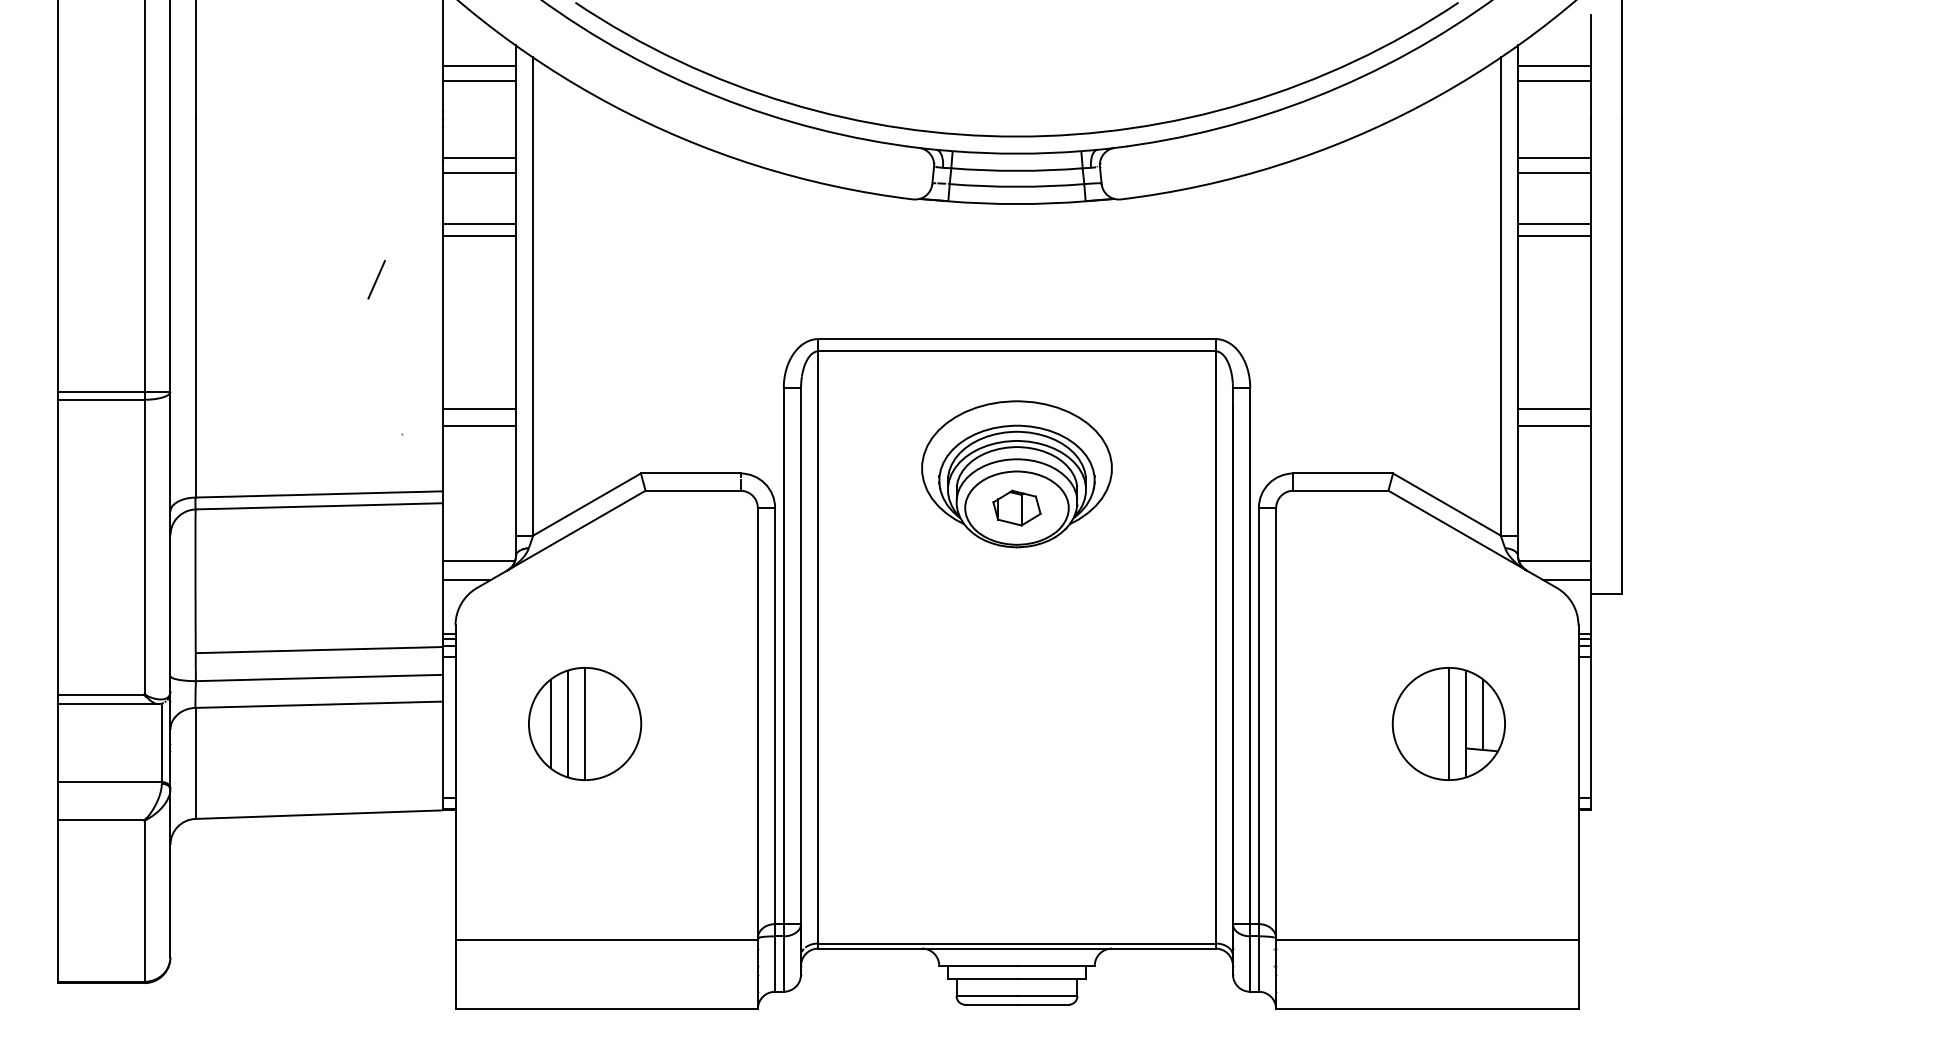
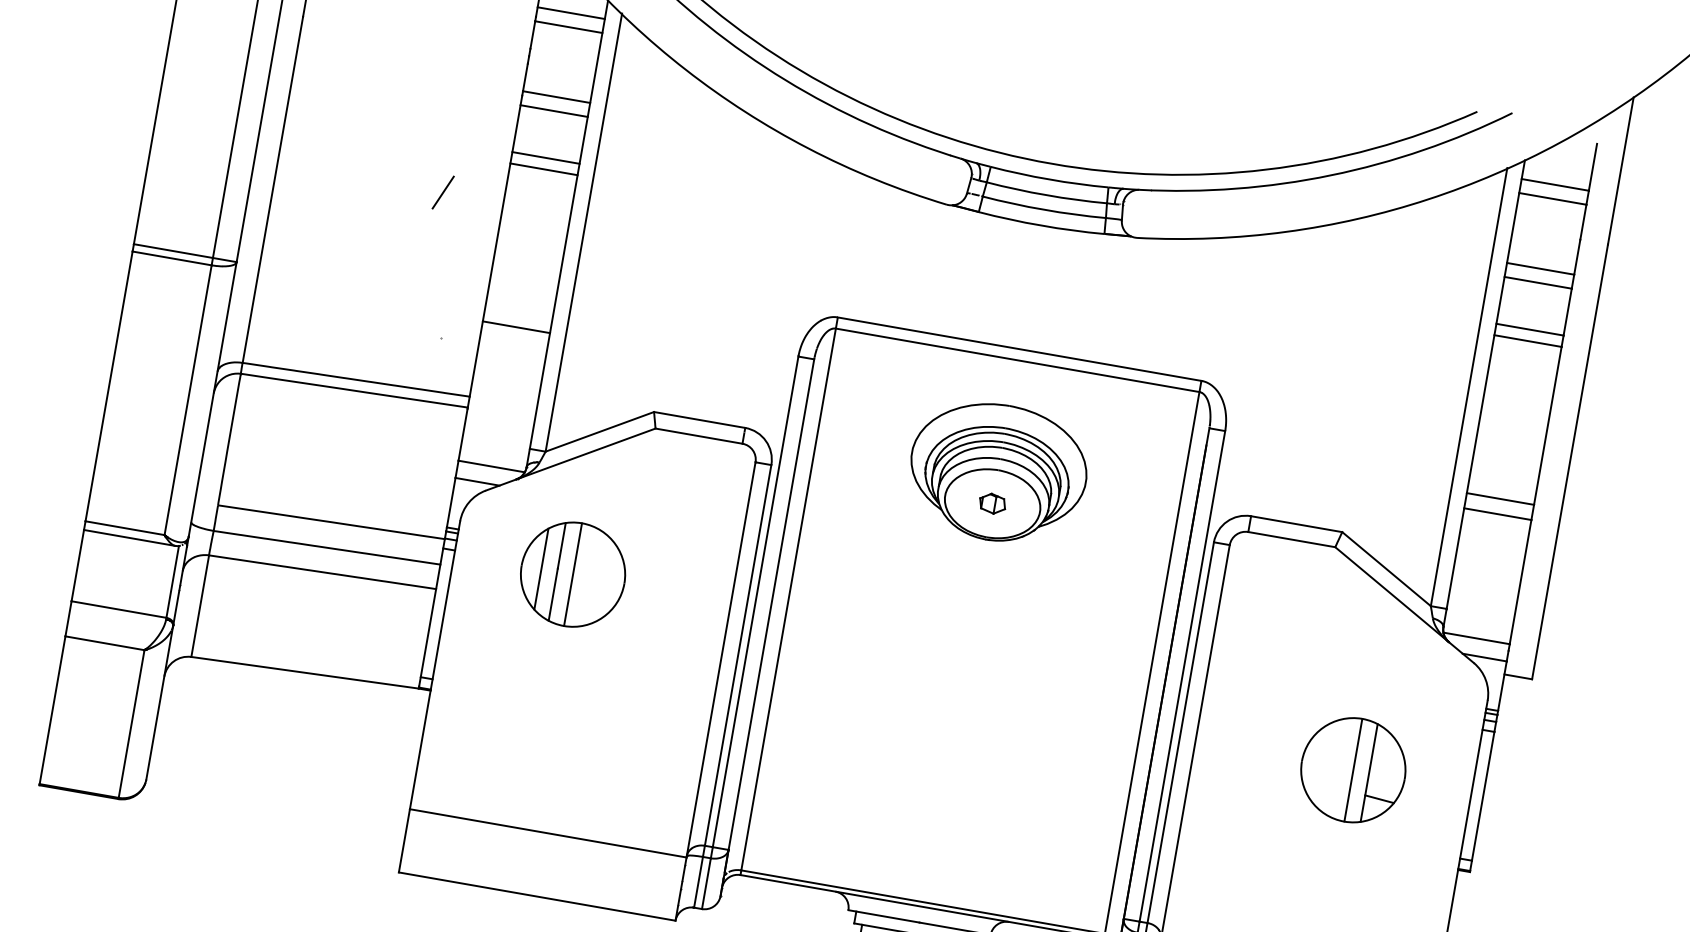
line: (478, 425) -> (513, 342), removed
part: (1016, 507) -> (992, 503), size x0.6
line: (1483, 714) -> (1386, 767), removed
part: (585, 723) -> (573, 574), moved

